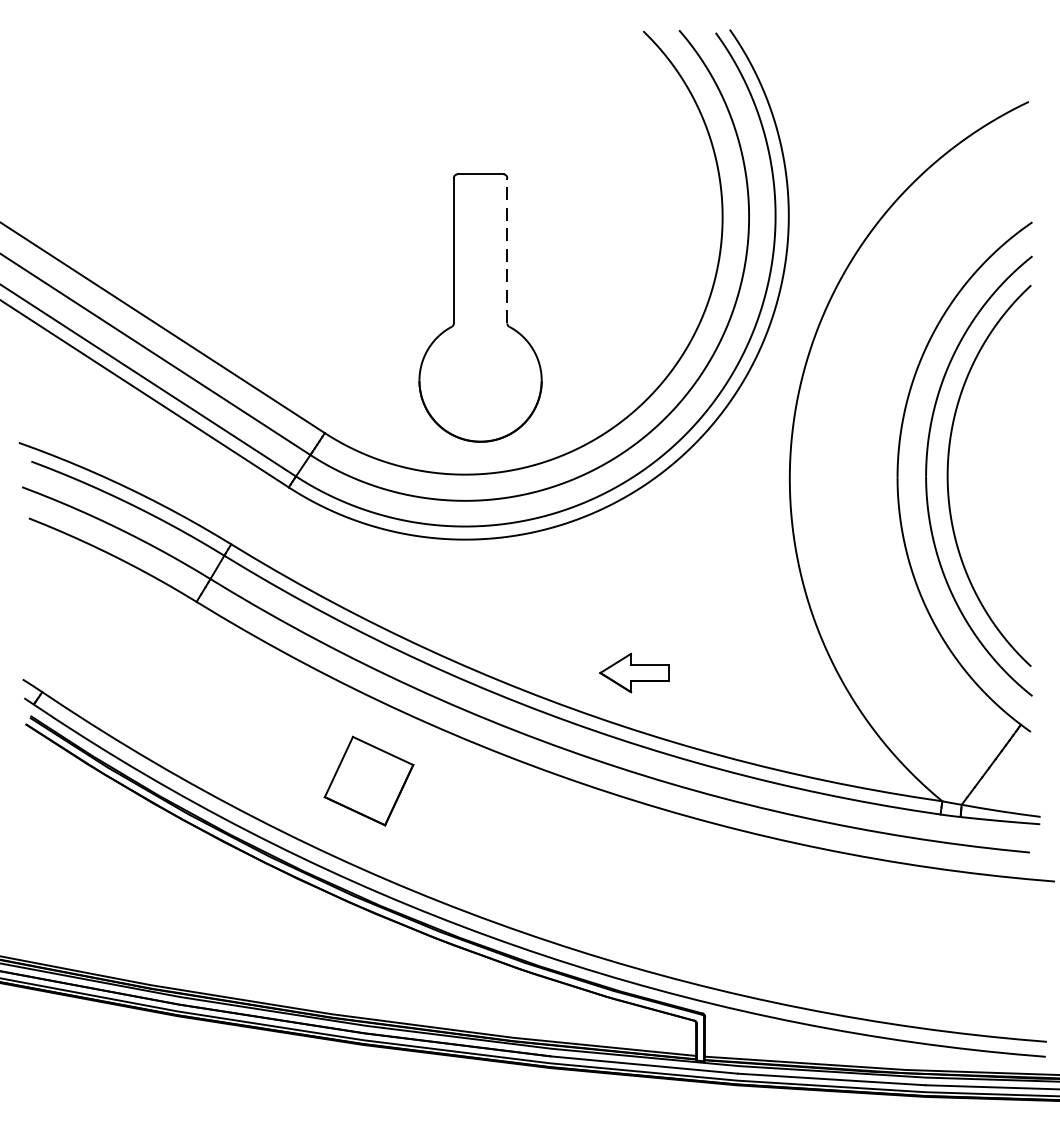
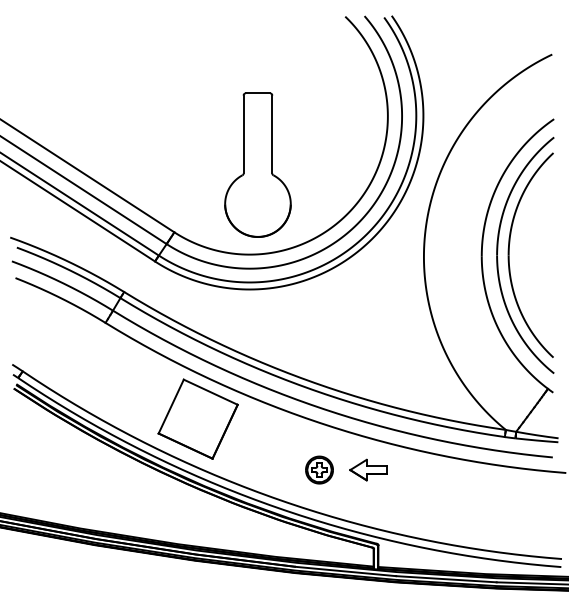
line: (507, 250) -> (272, 134), dashed -> solid
part: (634, 671) -> (368, 469), moved
part: (367, 779) -> (197, 418), size x1.67
part: (595, 874) -> (319, 469), added

